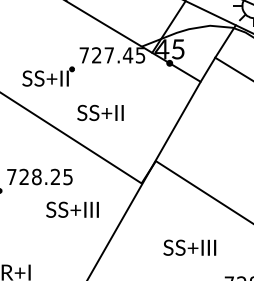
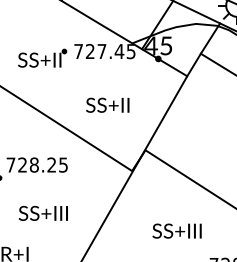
part: (48, 76) -> (42, 58), moved
text: (100, 112) -> (107, 104), moved
text: (72, 209) -> (43, 213), moved

